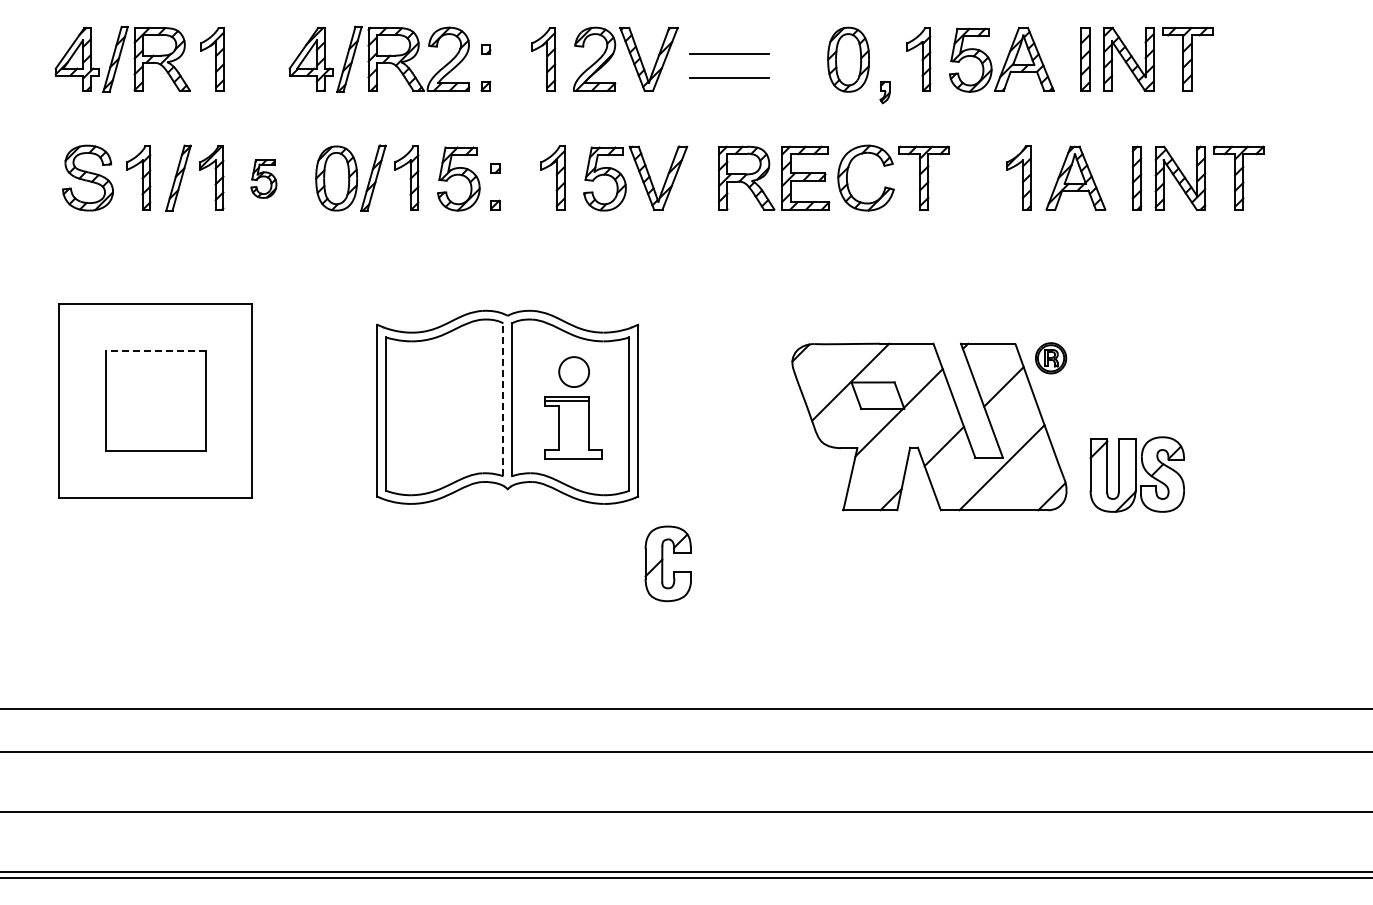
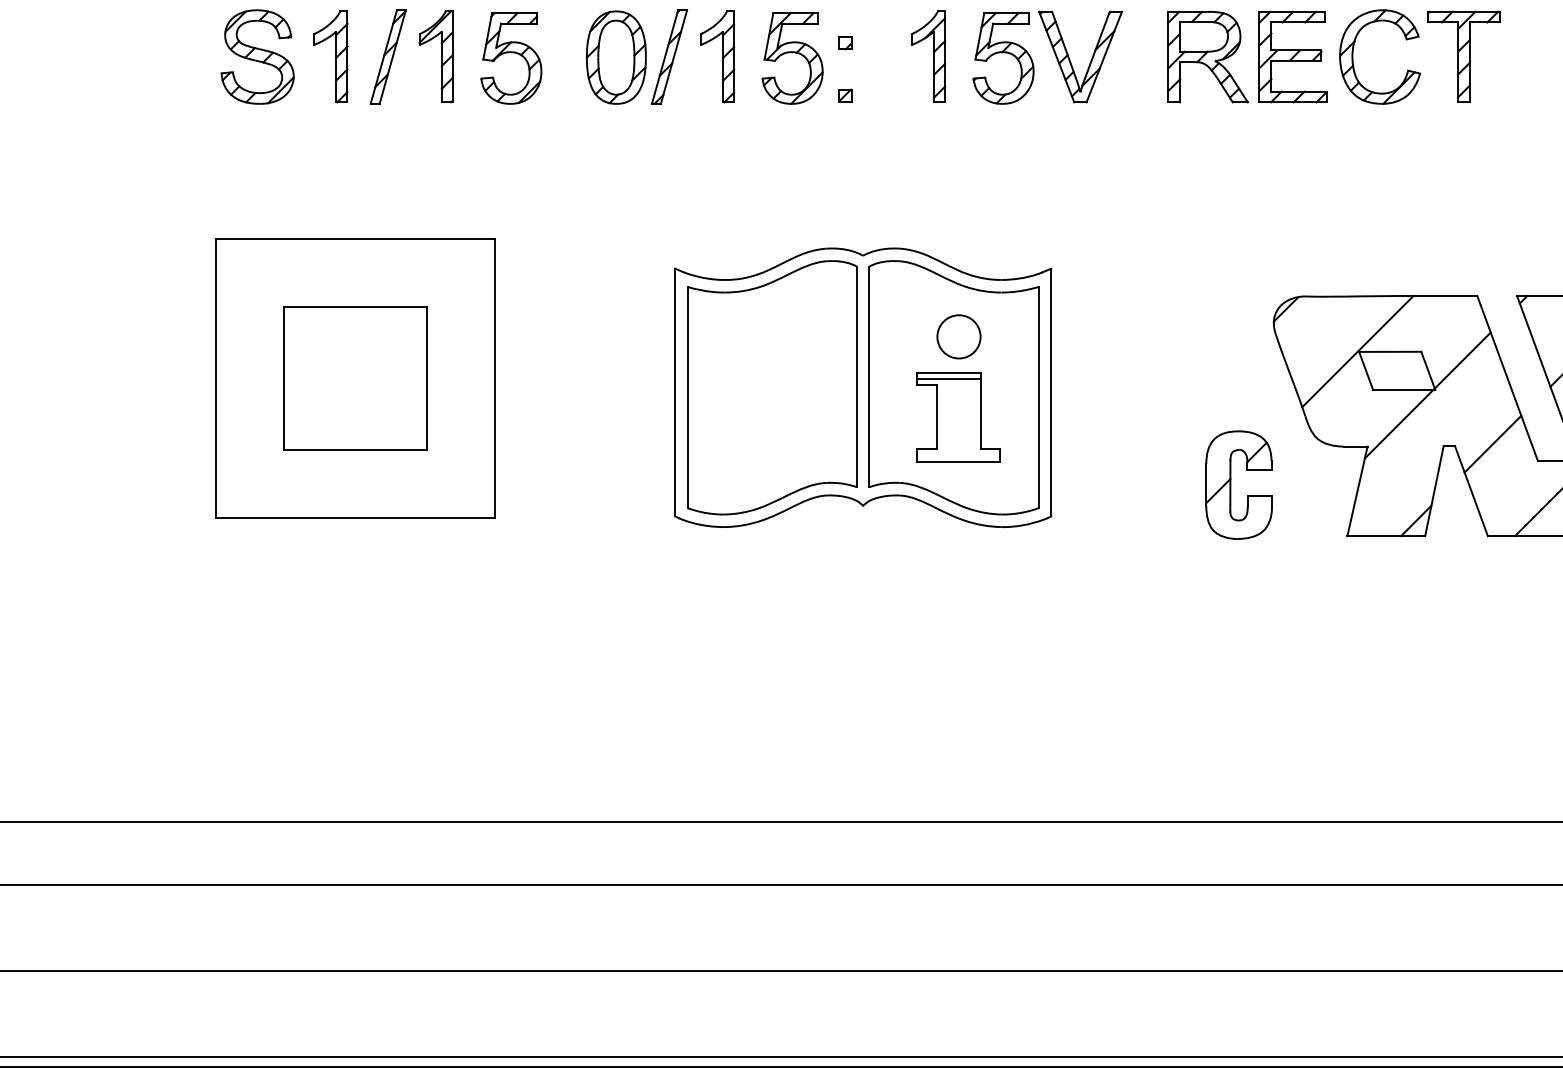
part: (263, 178) -> (510, 57), size x1.67
line: (155, 351) -> (355, 307), dashed -> solid
line: (503, 399) -> (857, 376), dashed -> solid
part: (667, 563) -> (1237, 484), moved

